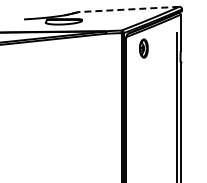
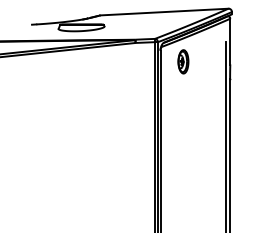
line: (128, 9) -> (163, 12), dashed -> solid

